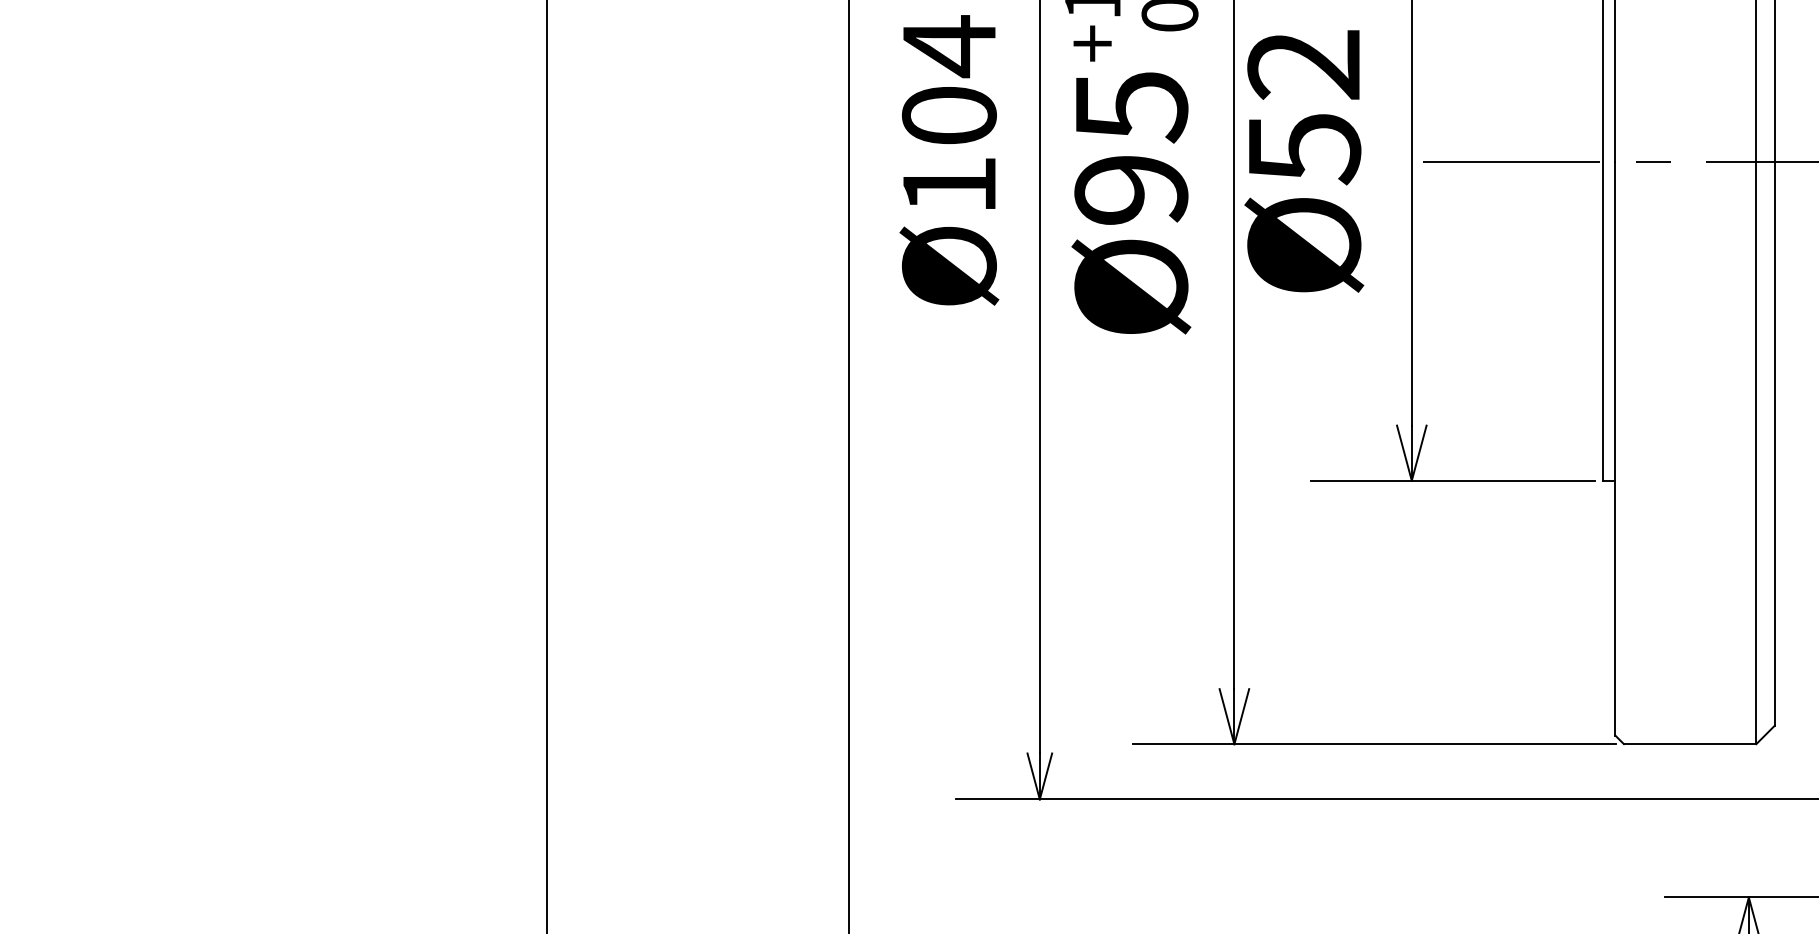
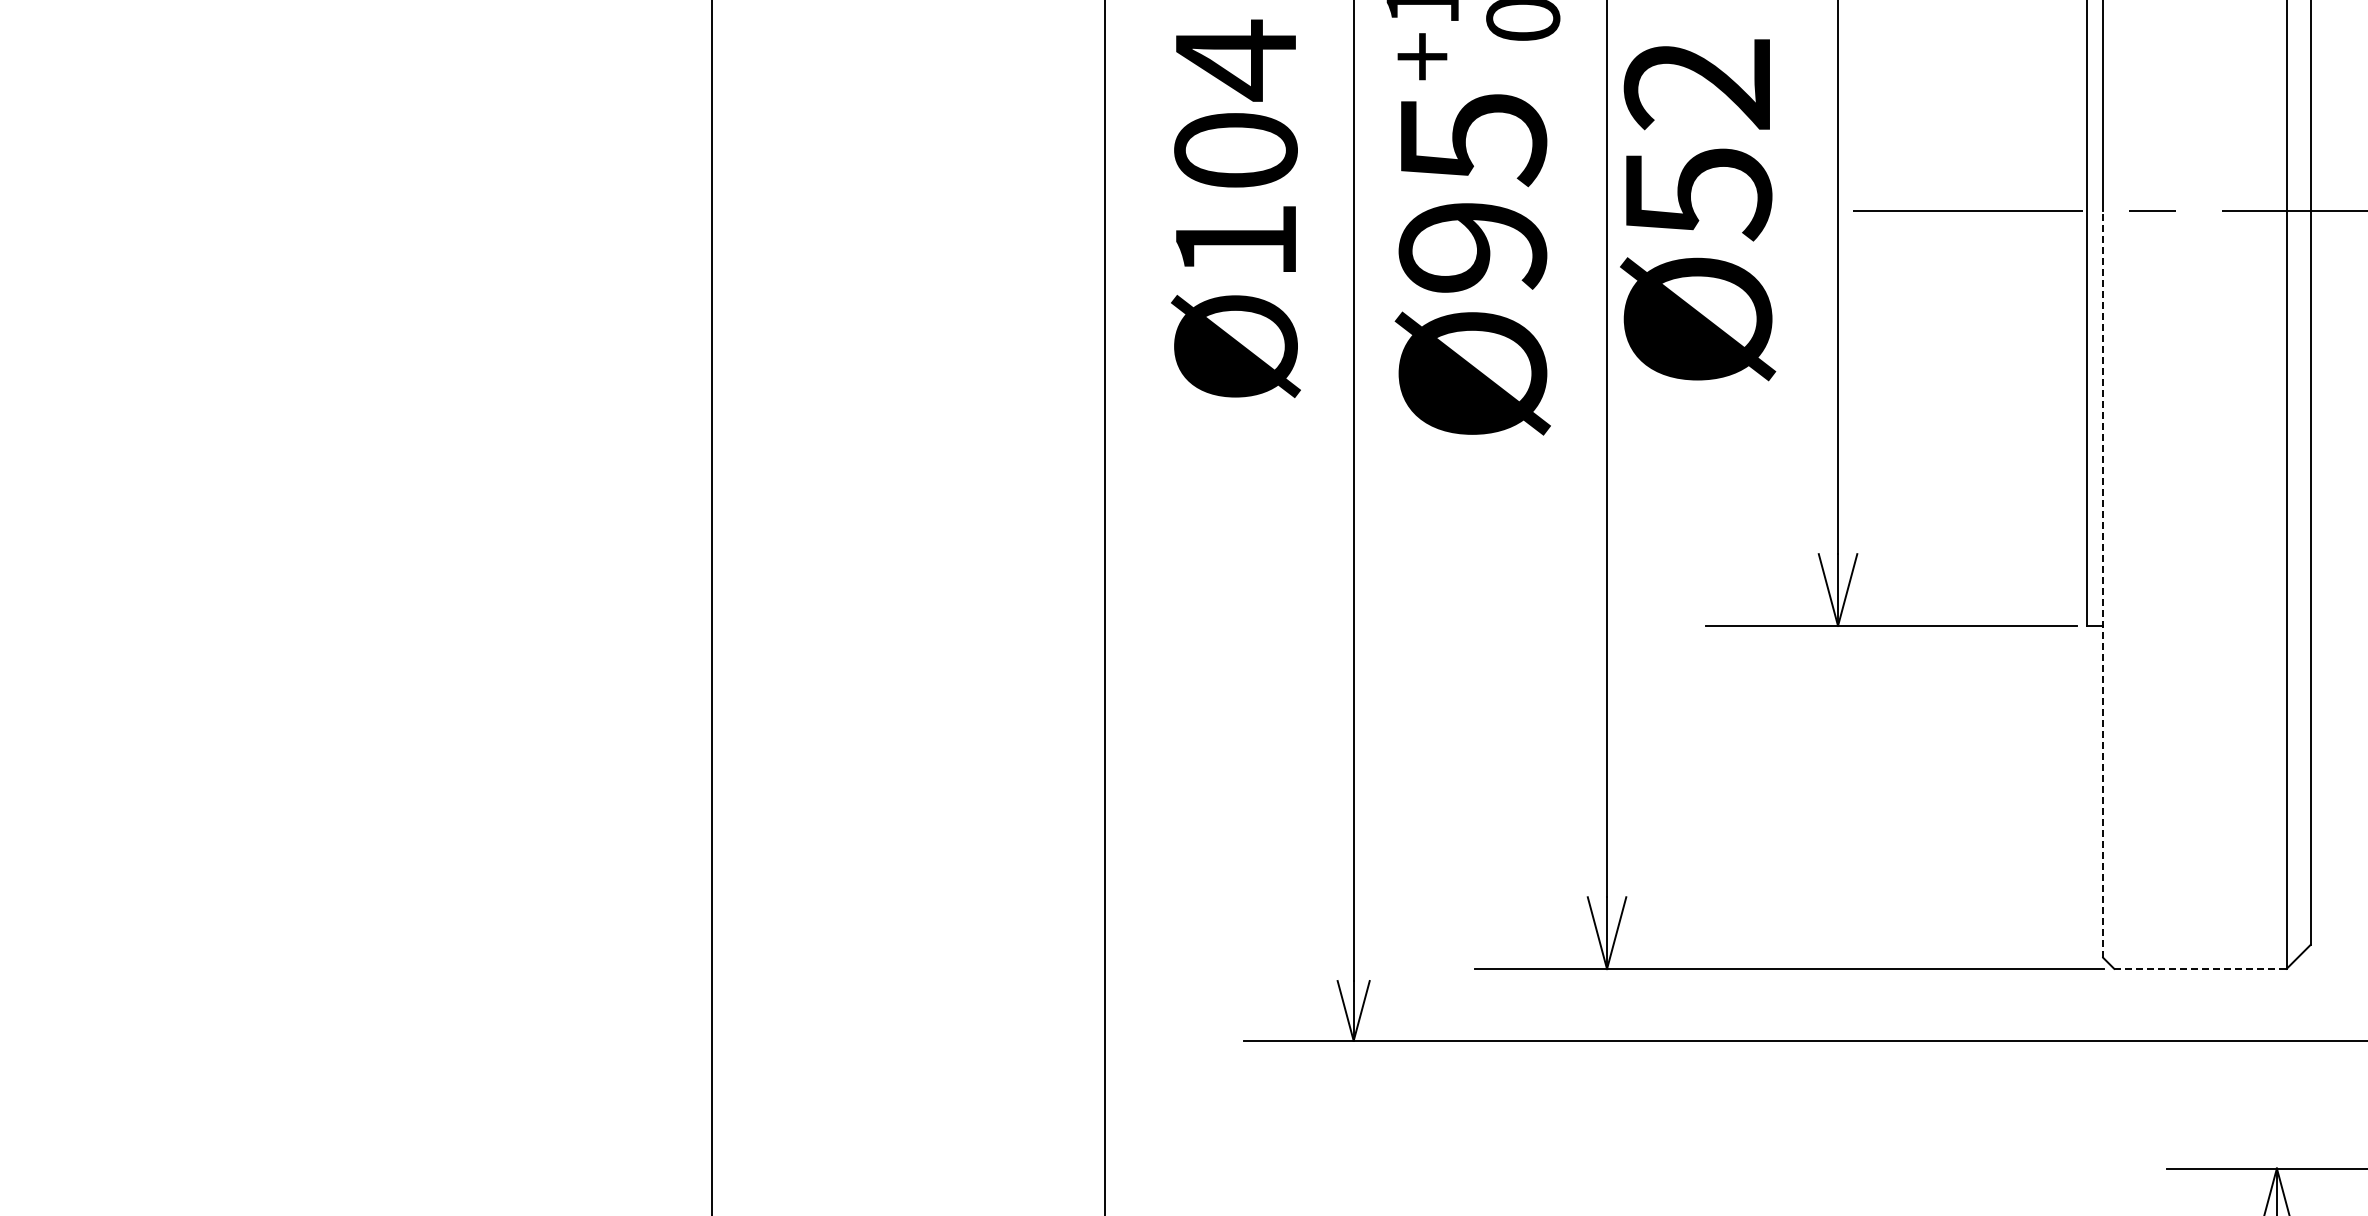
line: (1615, 448) -> (2103, 583), solid -> dashed
line: (1690, 743) -> (2200, 968), solid -> dashed

